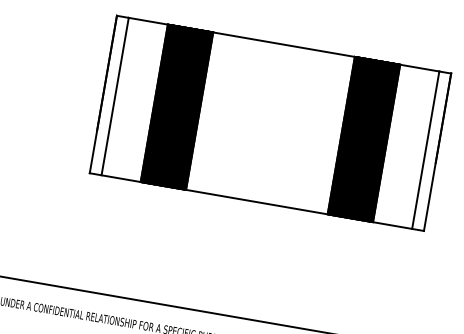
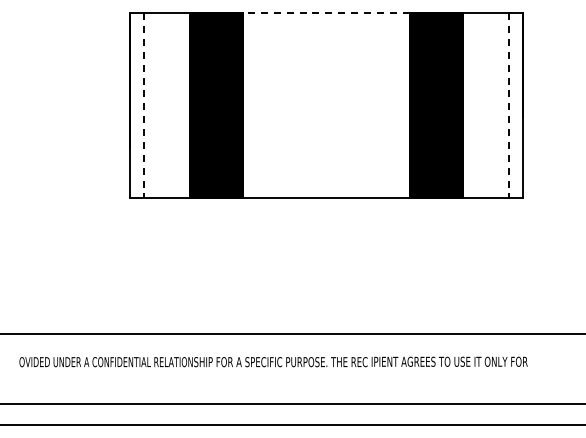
line: (283, 44) -> (325, 13), solid -> dashed
line: (115, 96) -> (143, 105), solid -> dashed
line: (426, 150) -> (509, 105), solid -> dashed

